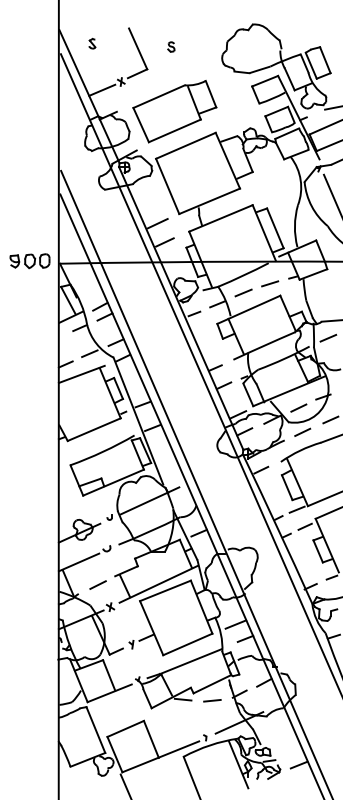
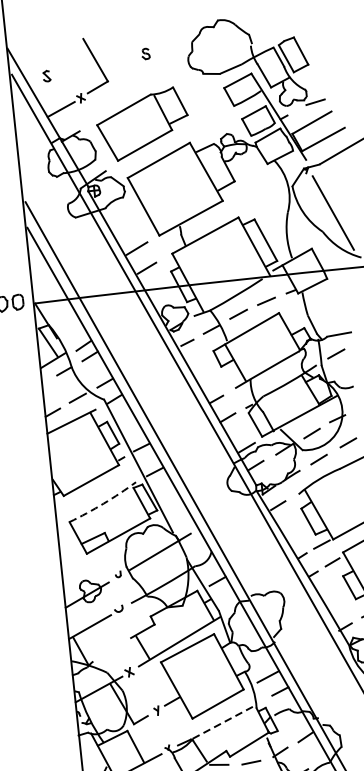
part: (92, 43) -> (46, 75), moved
part: (171, 46) -> (146, 53), moved
arc: (103, 451) -> (103, 503), solid -> dashed
line: (97, 584) -> (112, 649), removed
line: (192, 661) -> (225, 722), solid -> dashed

